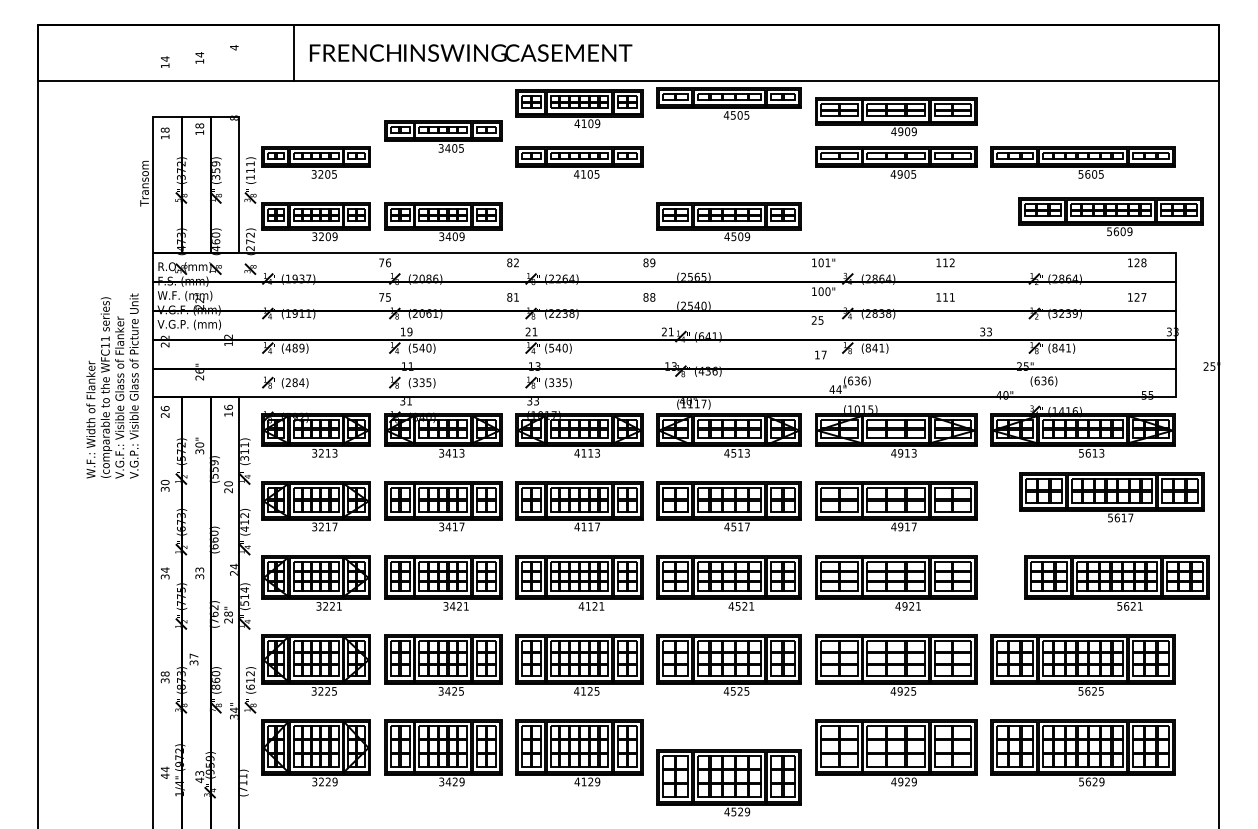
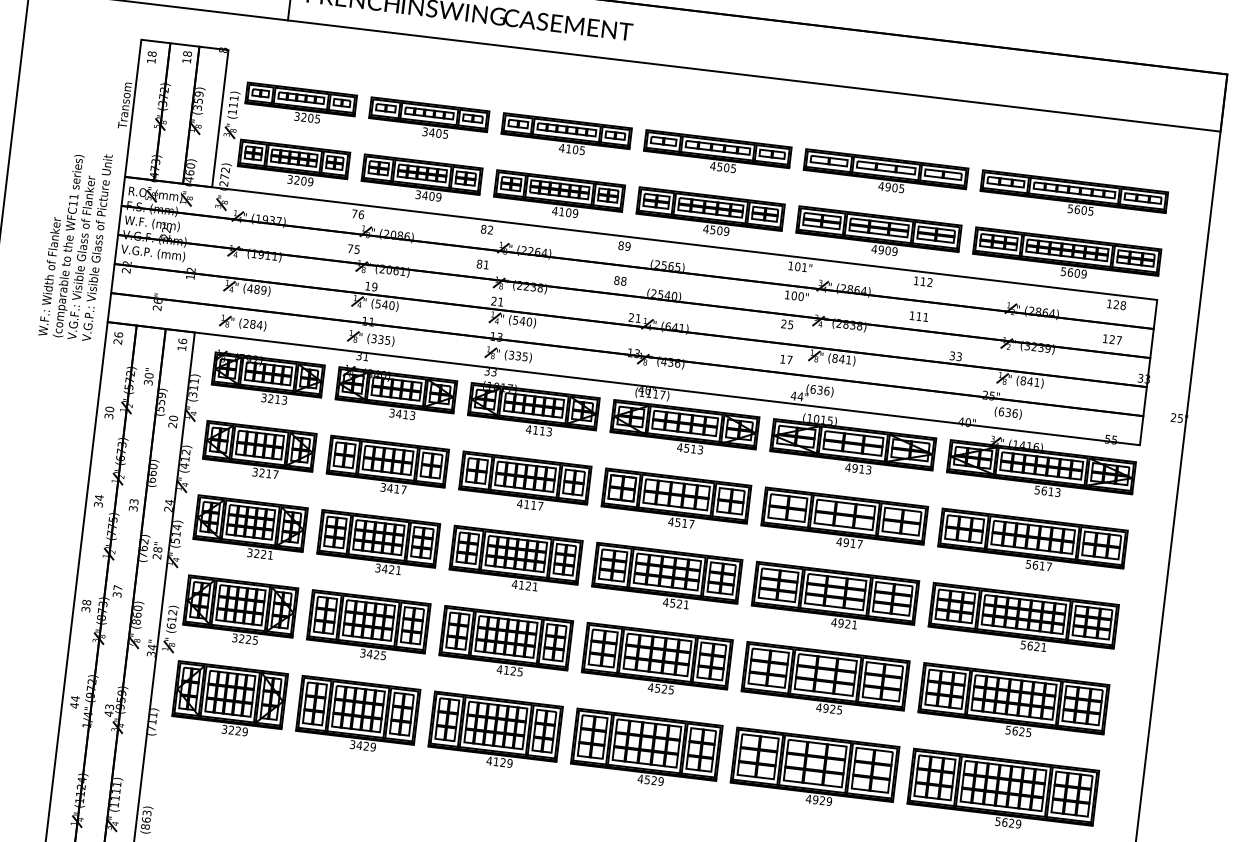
part: (728, 103) -> (716, 154), moved
part: (579, 108) -> (559, 196), moved
part: (896, 116) -> (878, 234), moved
part: (443, 136) -> (428, 120), moved
part: (1110, 216) -> (1066, 256), moved
text: (112, 385) -> (75, 244), moved
part: (1111, 497) -> (1032, 543), moved
part: (1116, 582) -> (1022, 620), moved
part: (728, 782) -> (645, 749), moved

